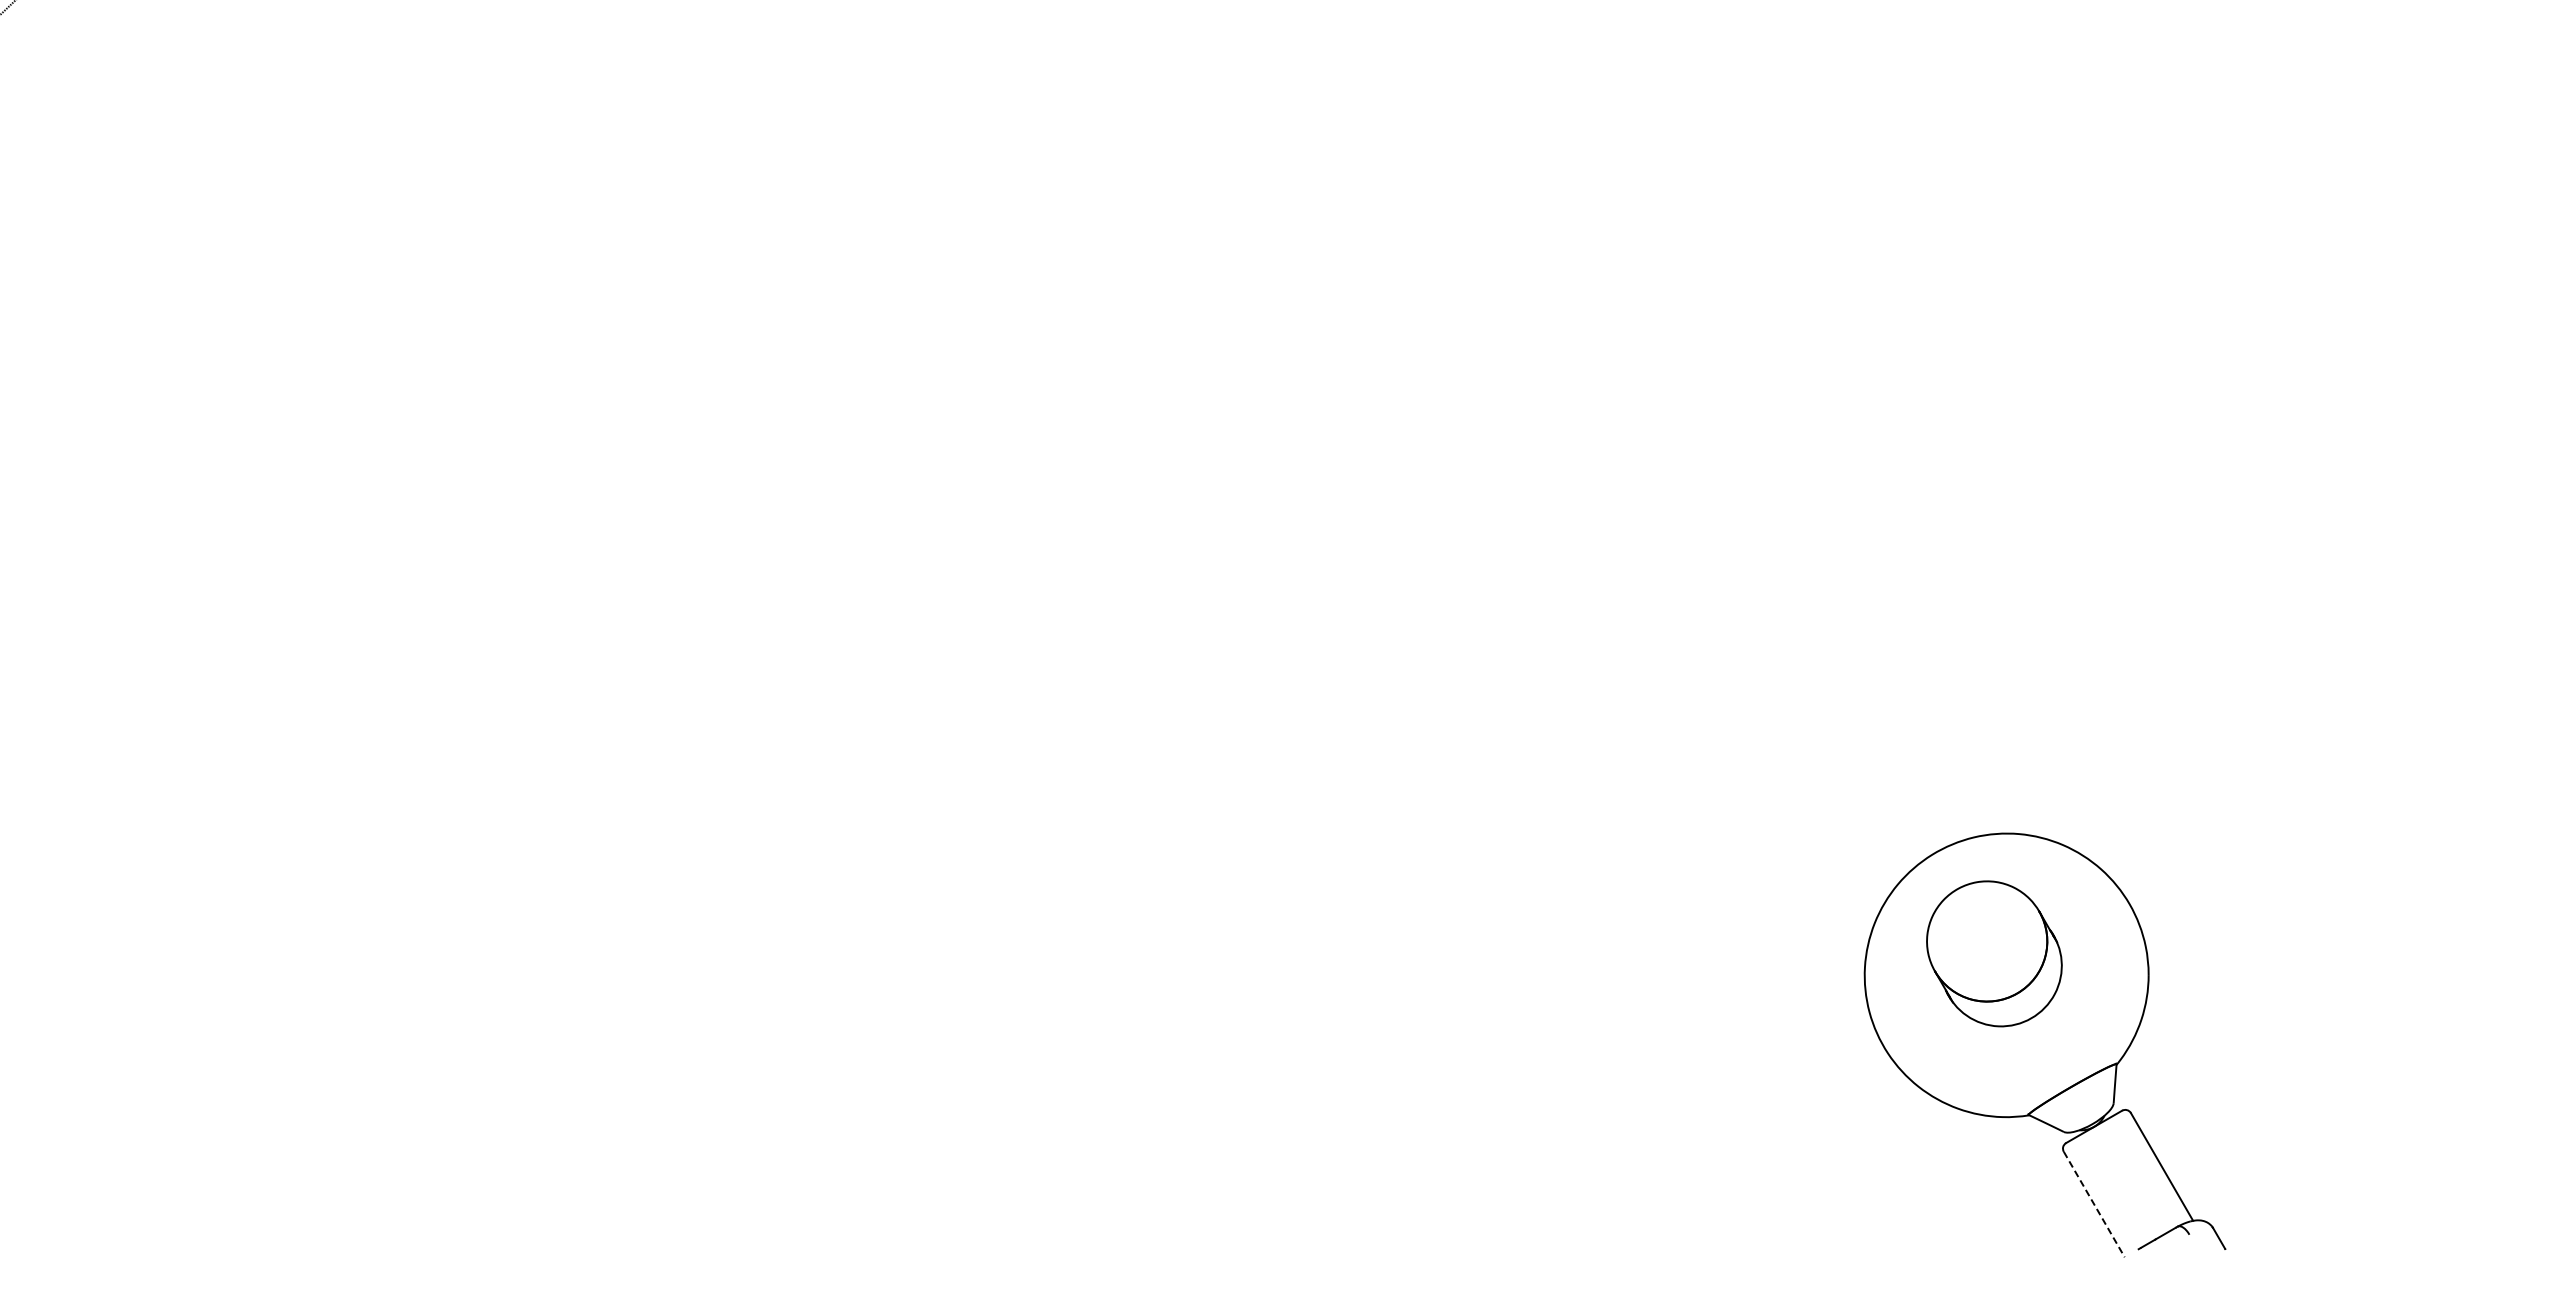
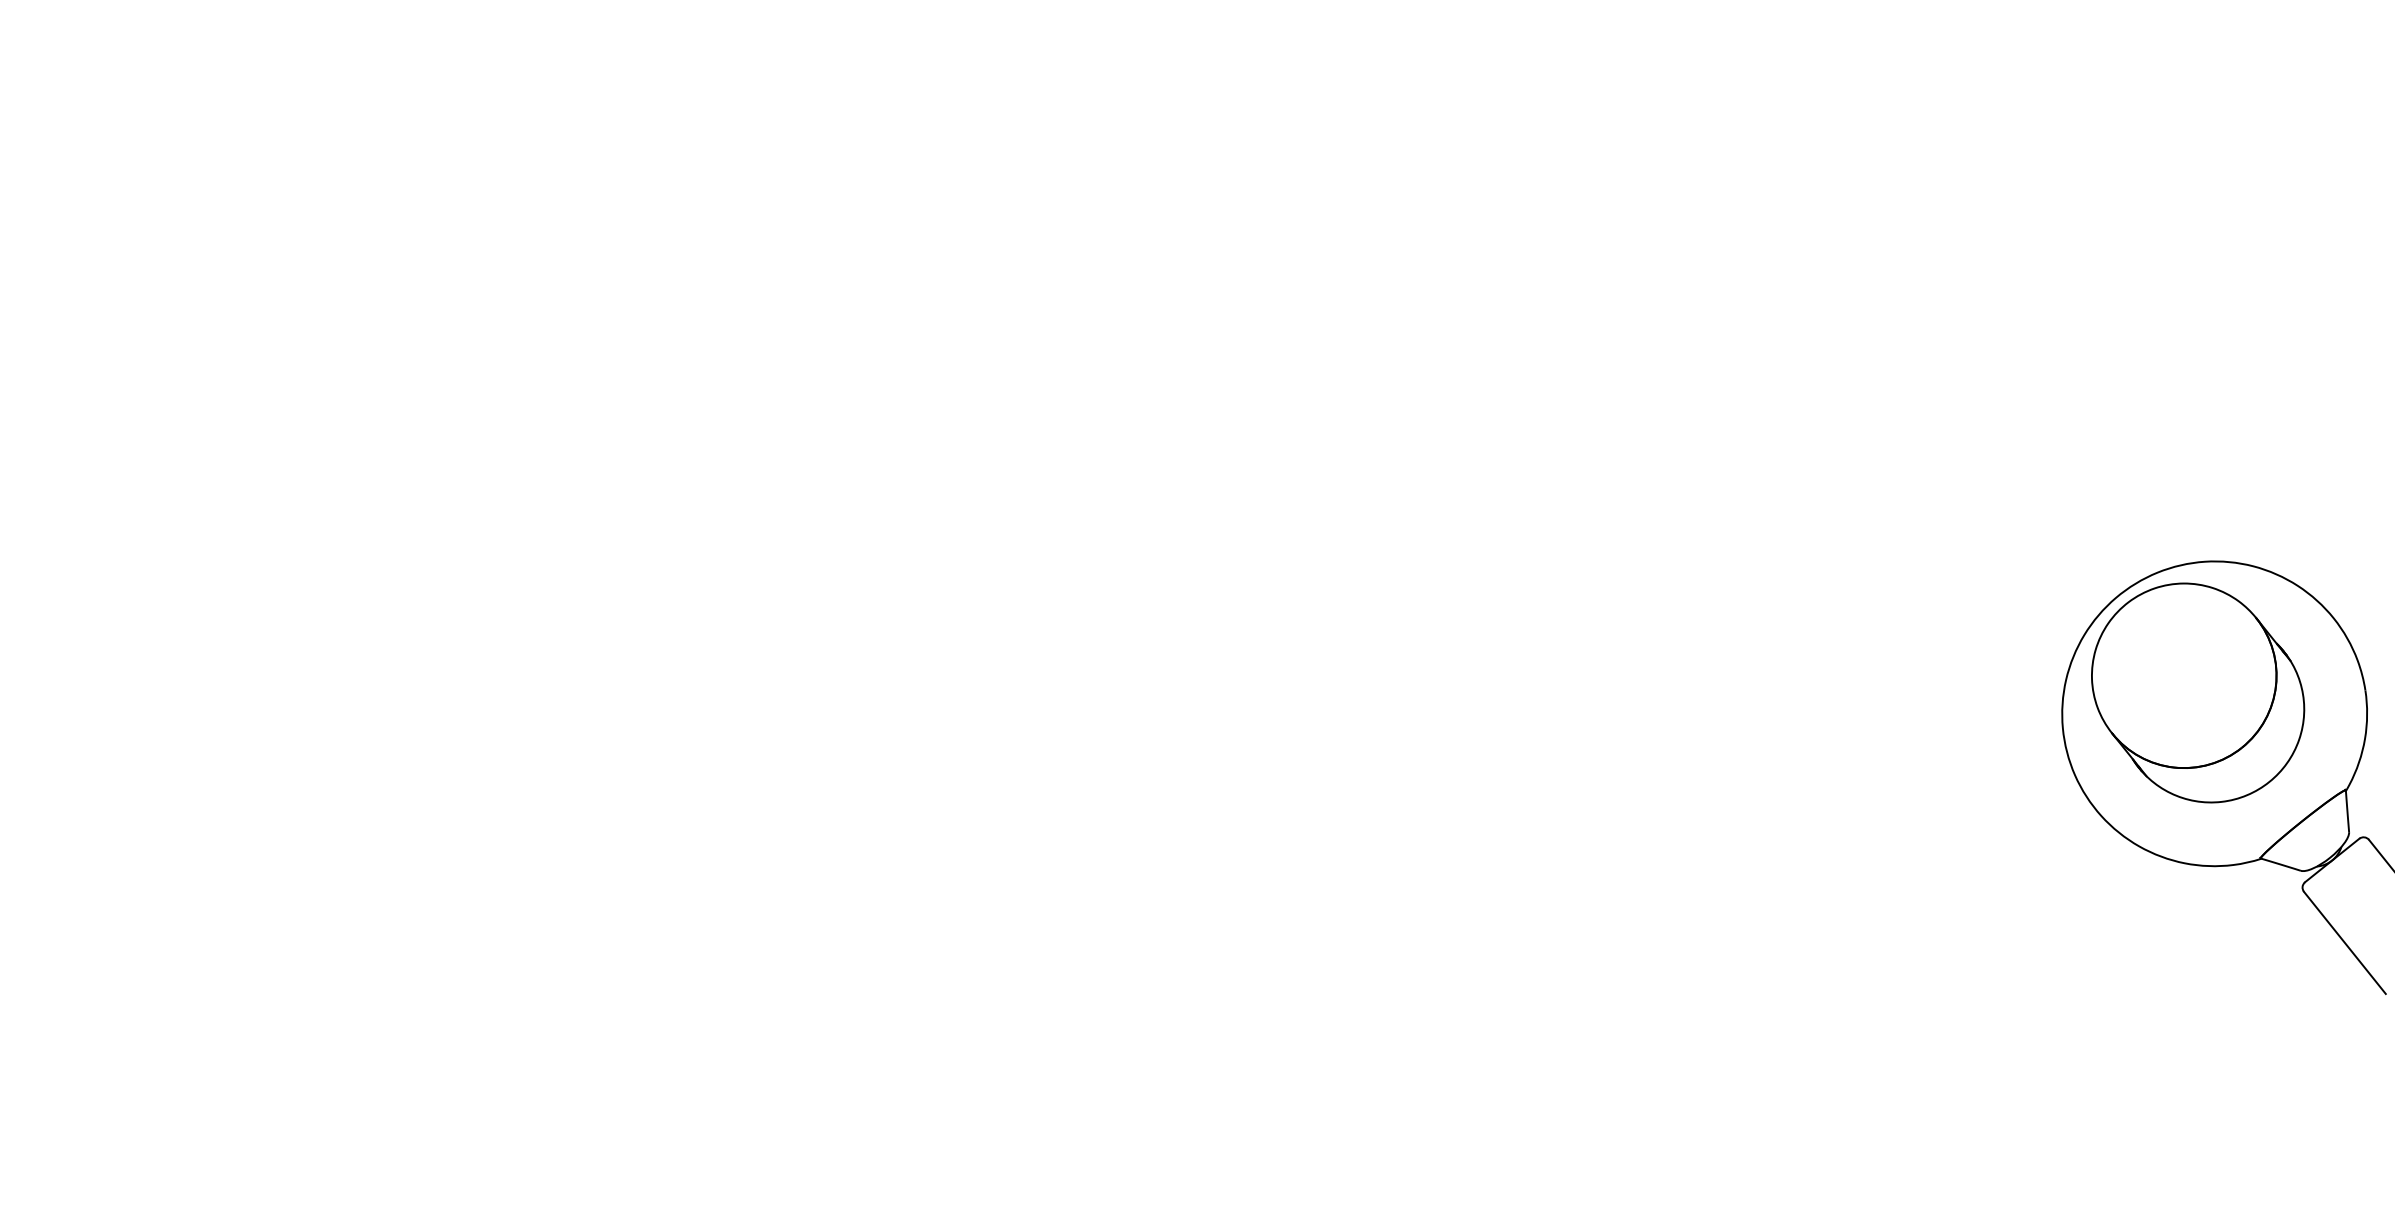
part: (1994, 953) -> (2198, 692), size x1.43
line: (2094, 1204) -> (2345, 942), dashed -> solid

